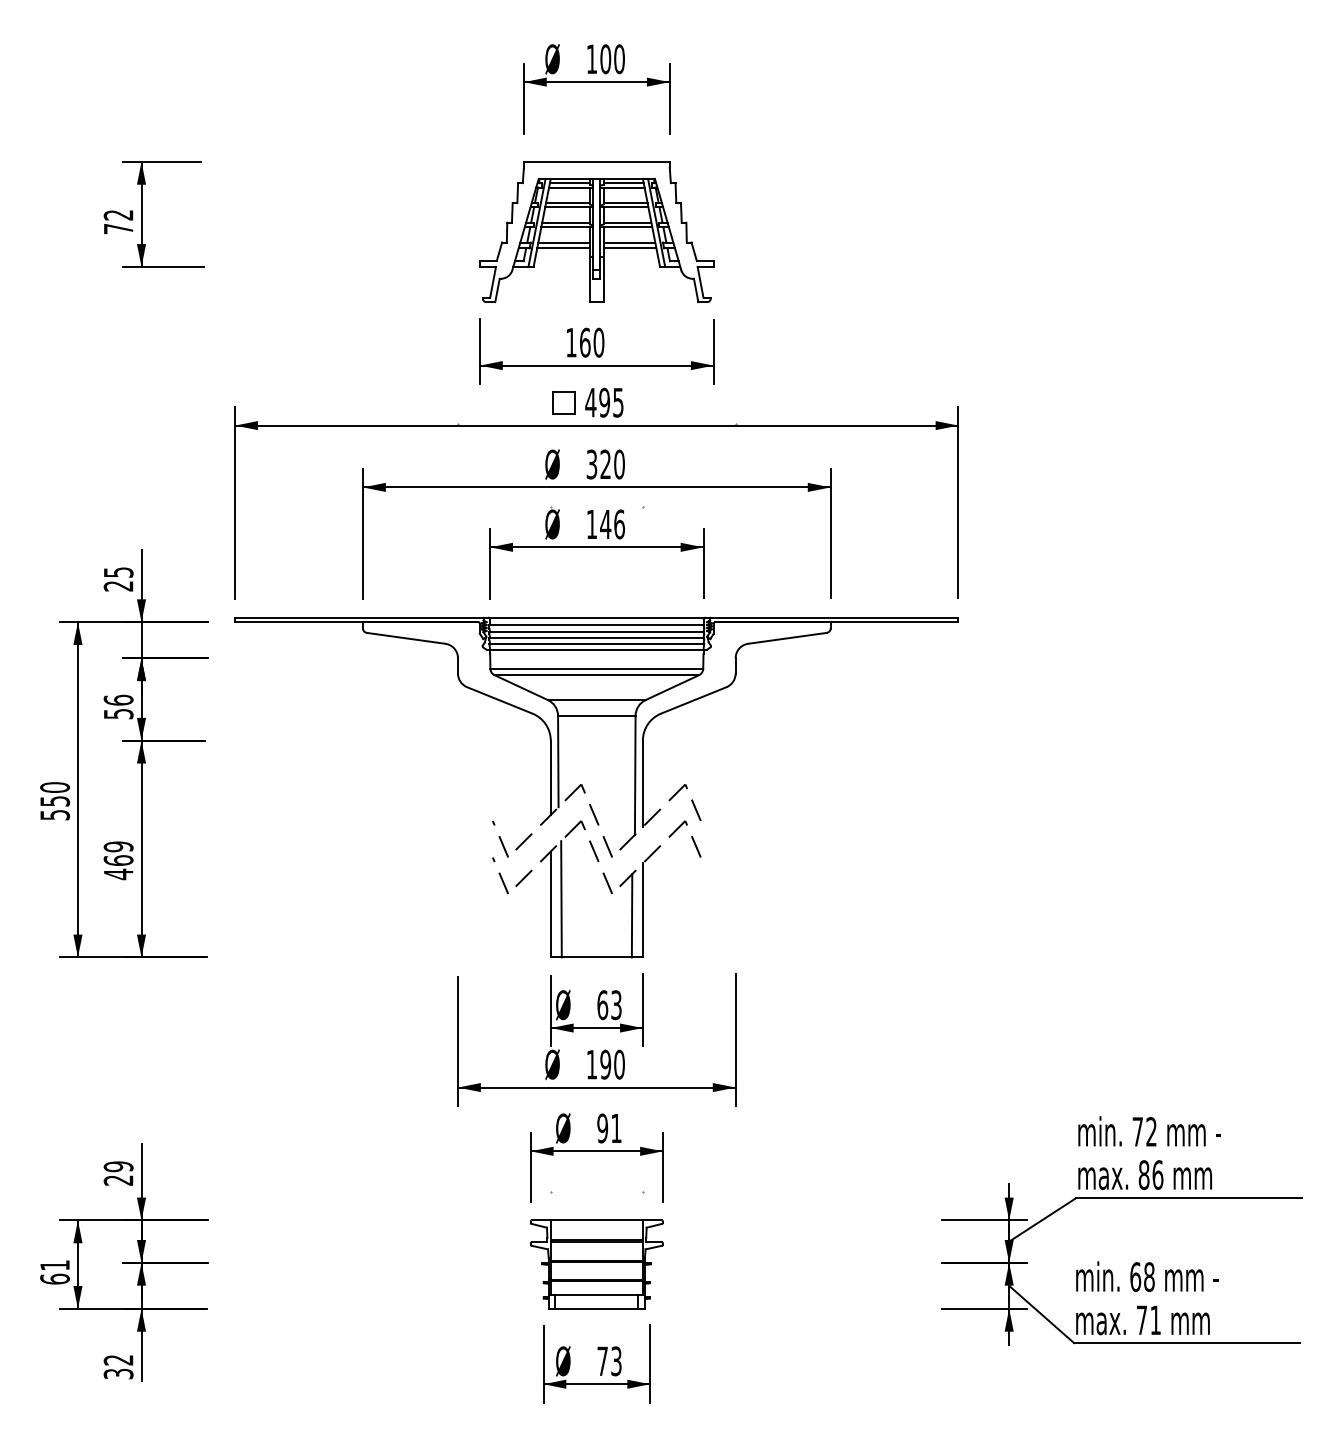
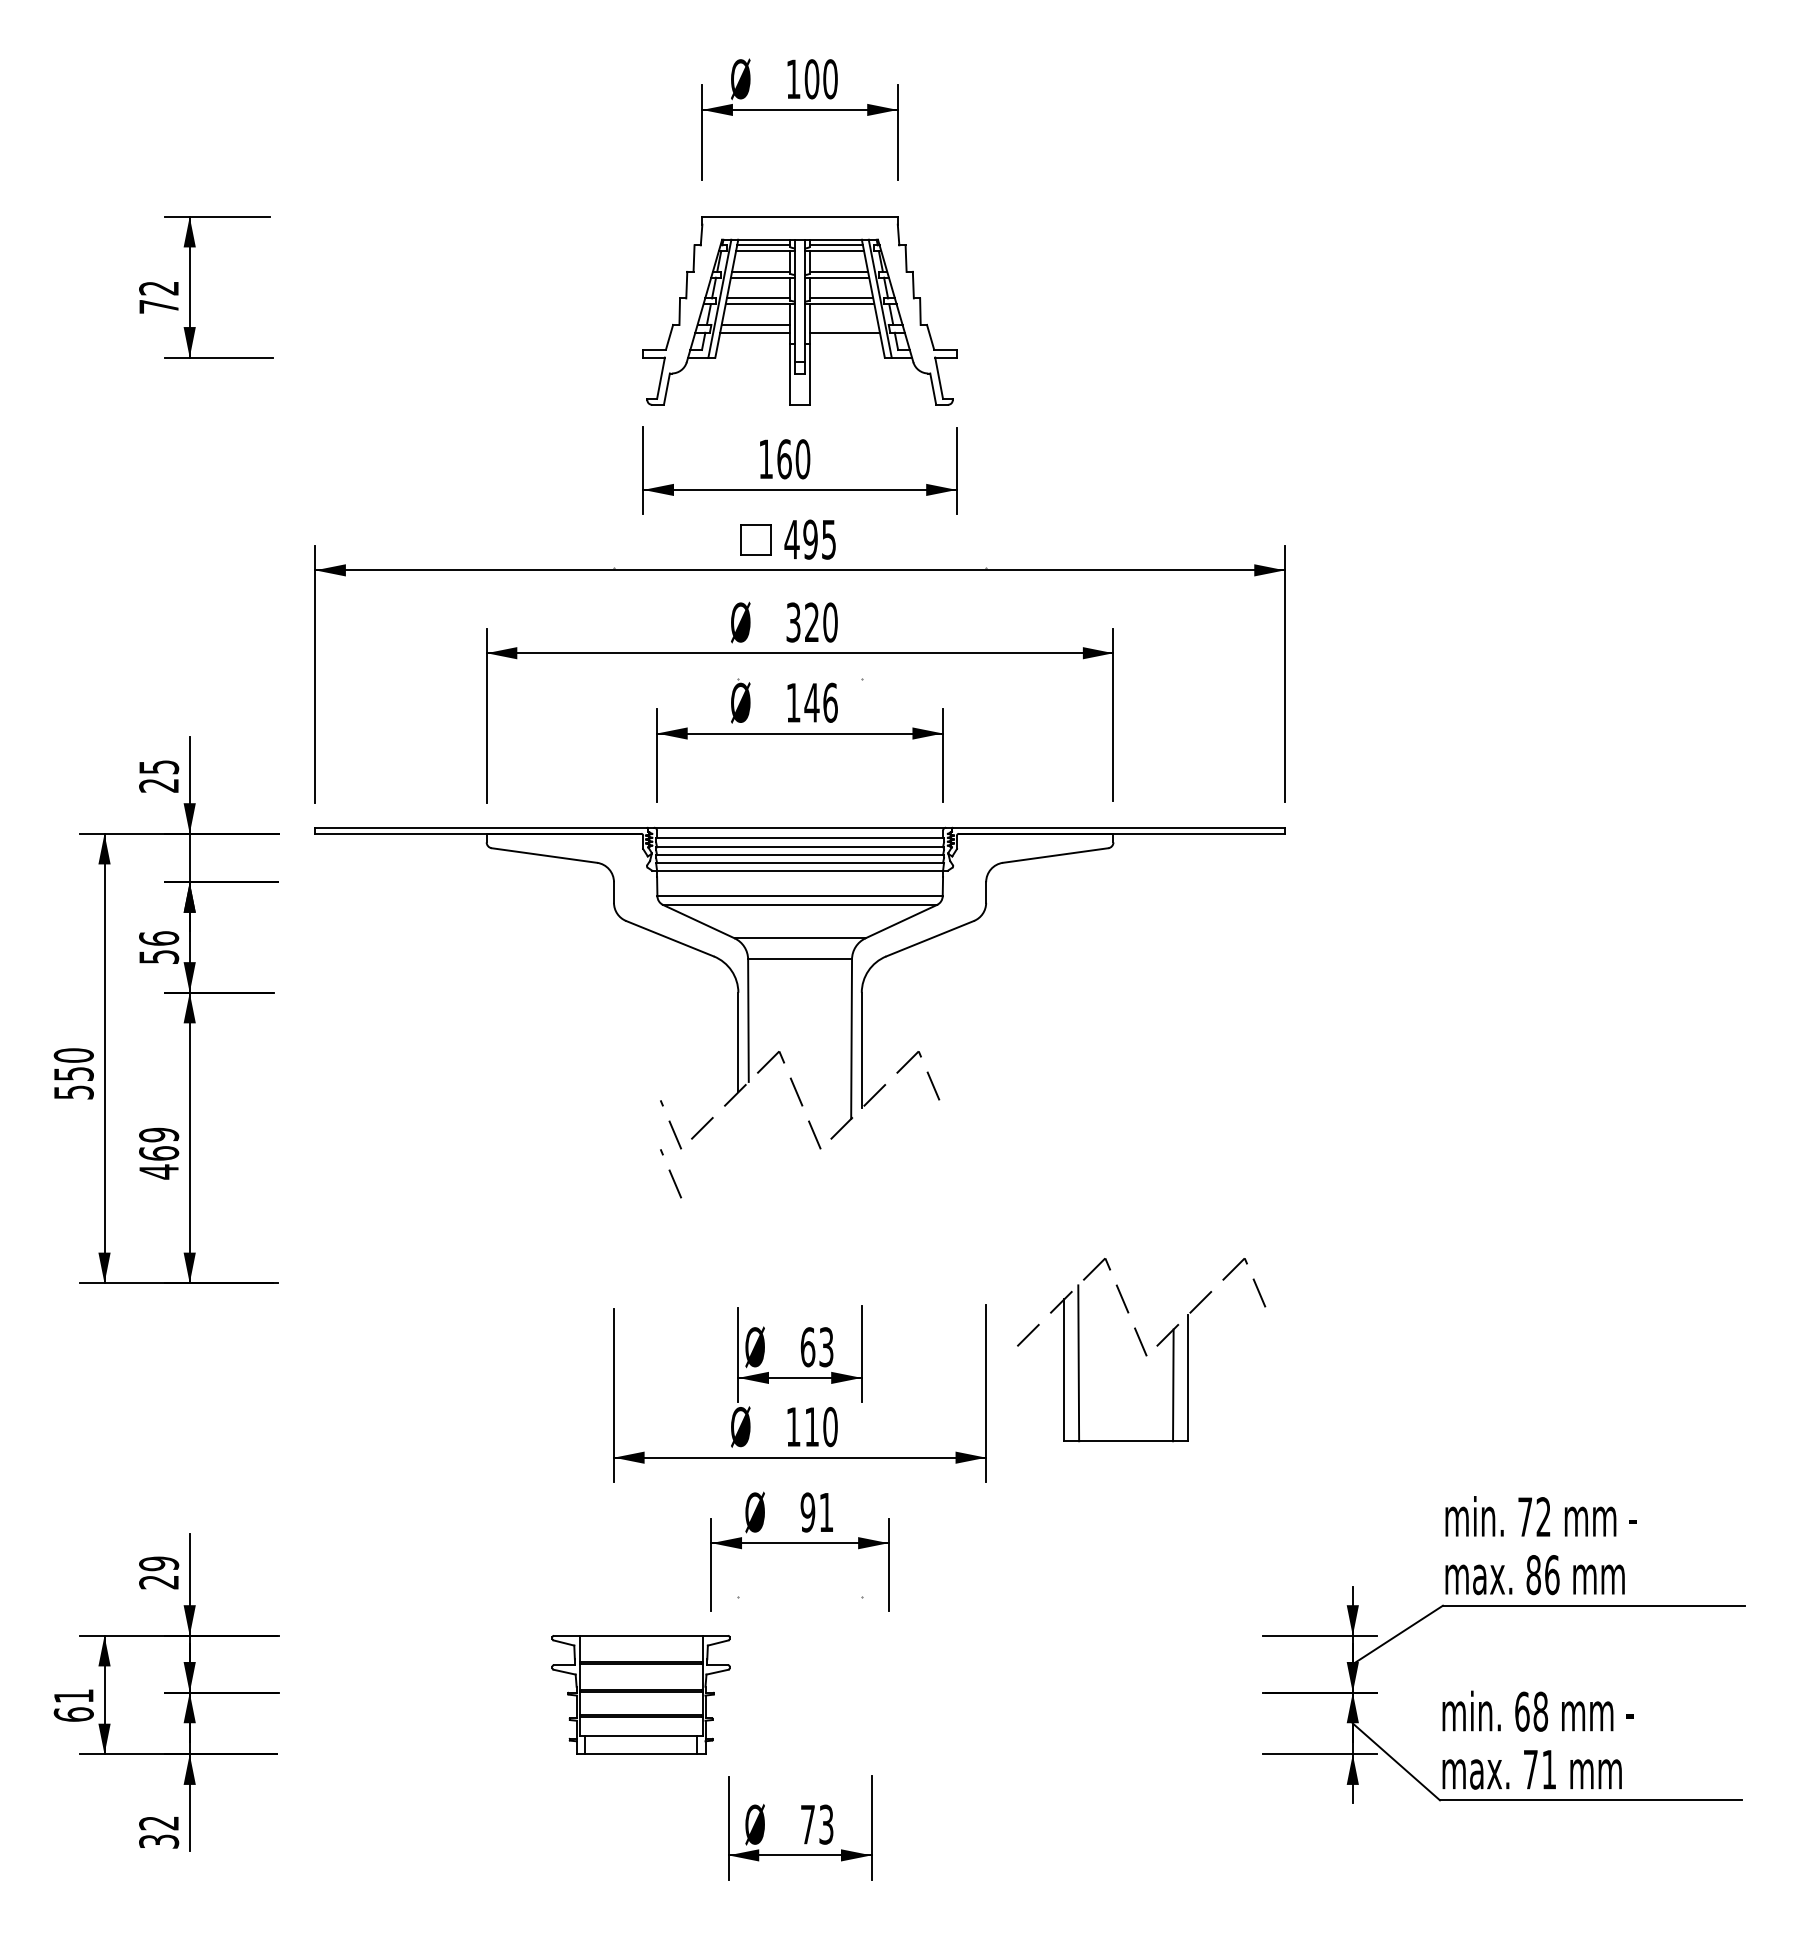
line: (629, 242) -> (843, 324), removed
part: (608, 889) -> (1141, 1350), moved
text: (605, 1065) -> (811, 1427), 190 -> 110
part: (596, 1264) -> (640, 1694), moved

